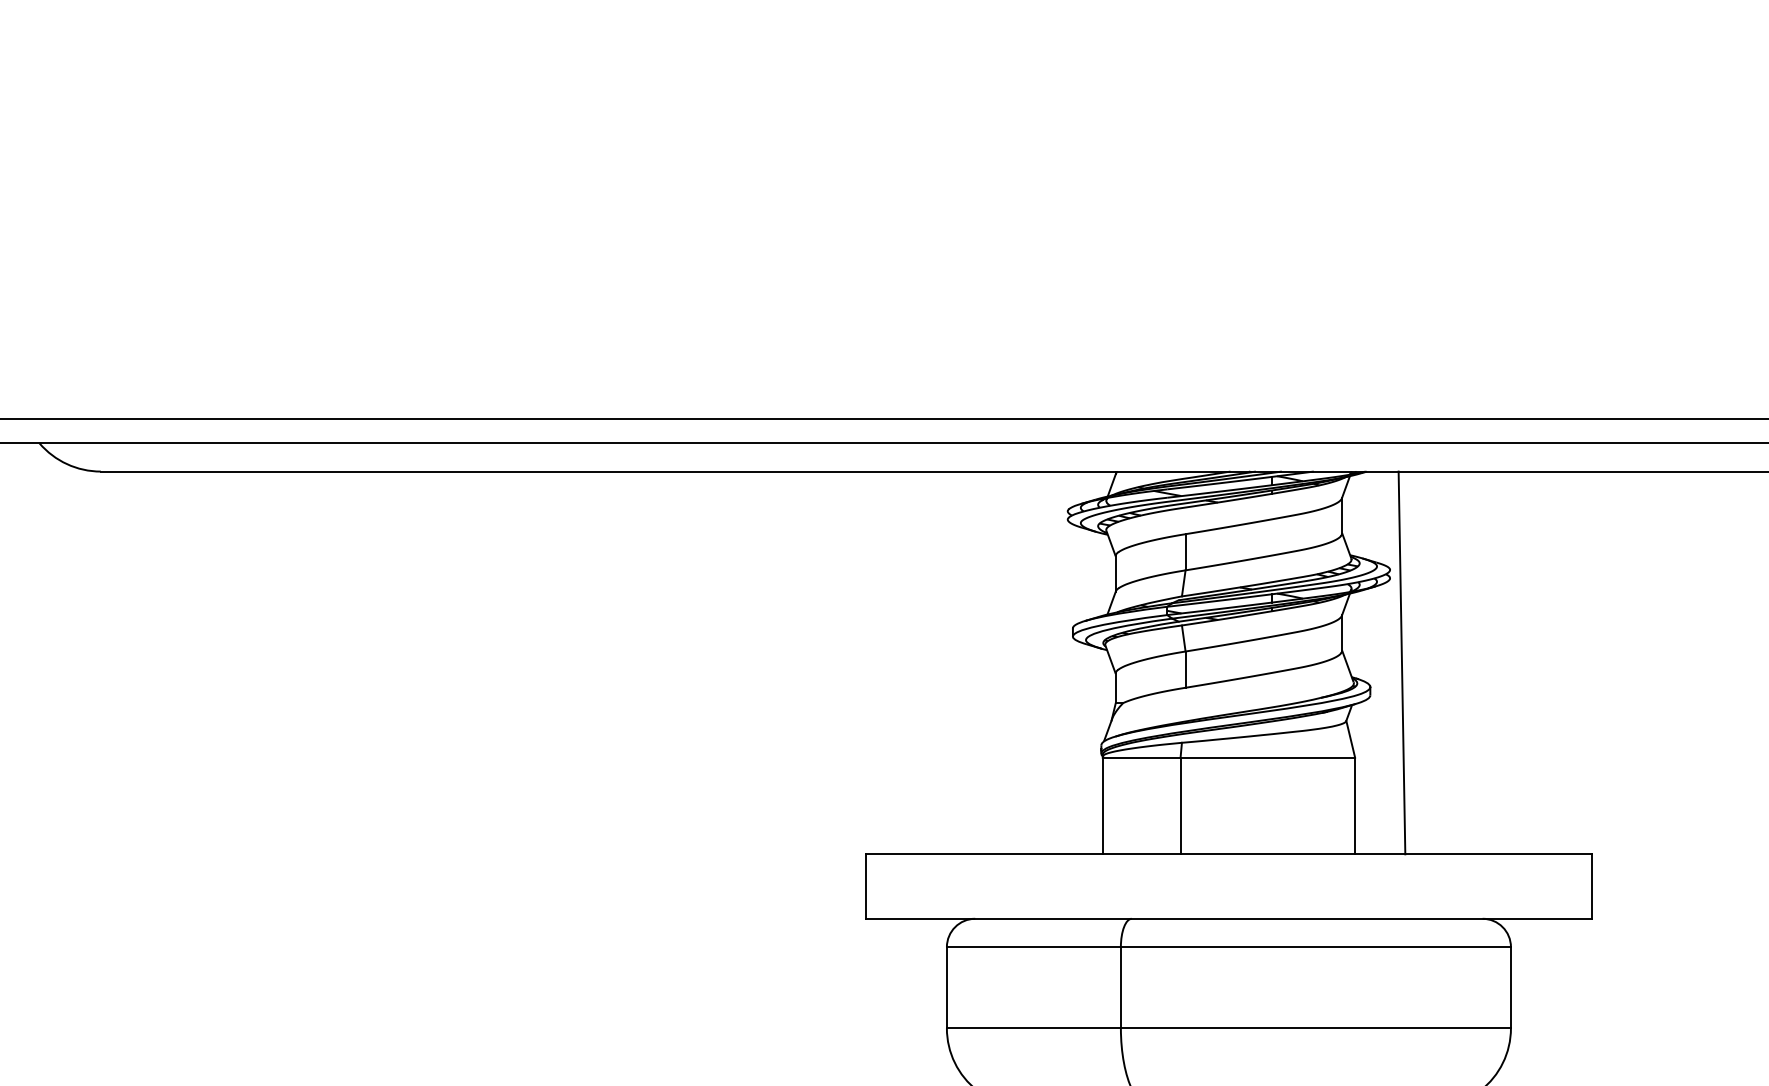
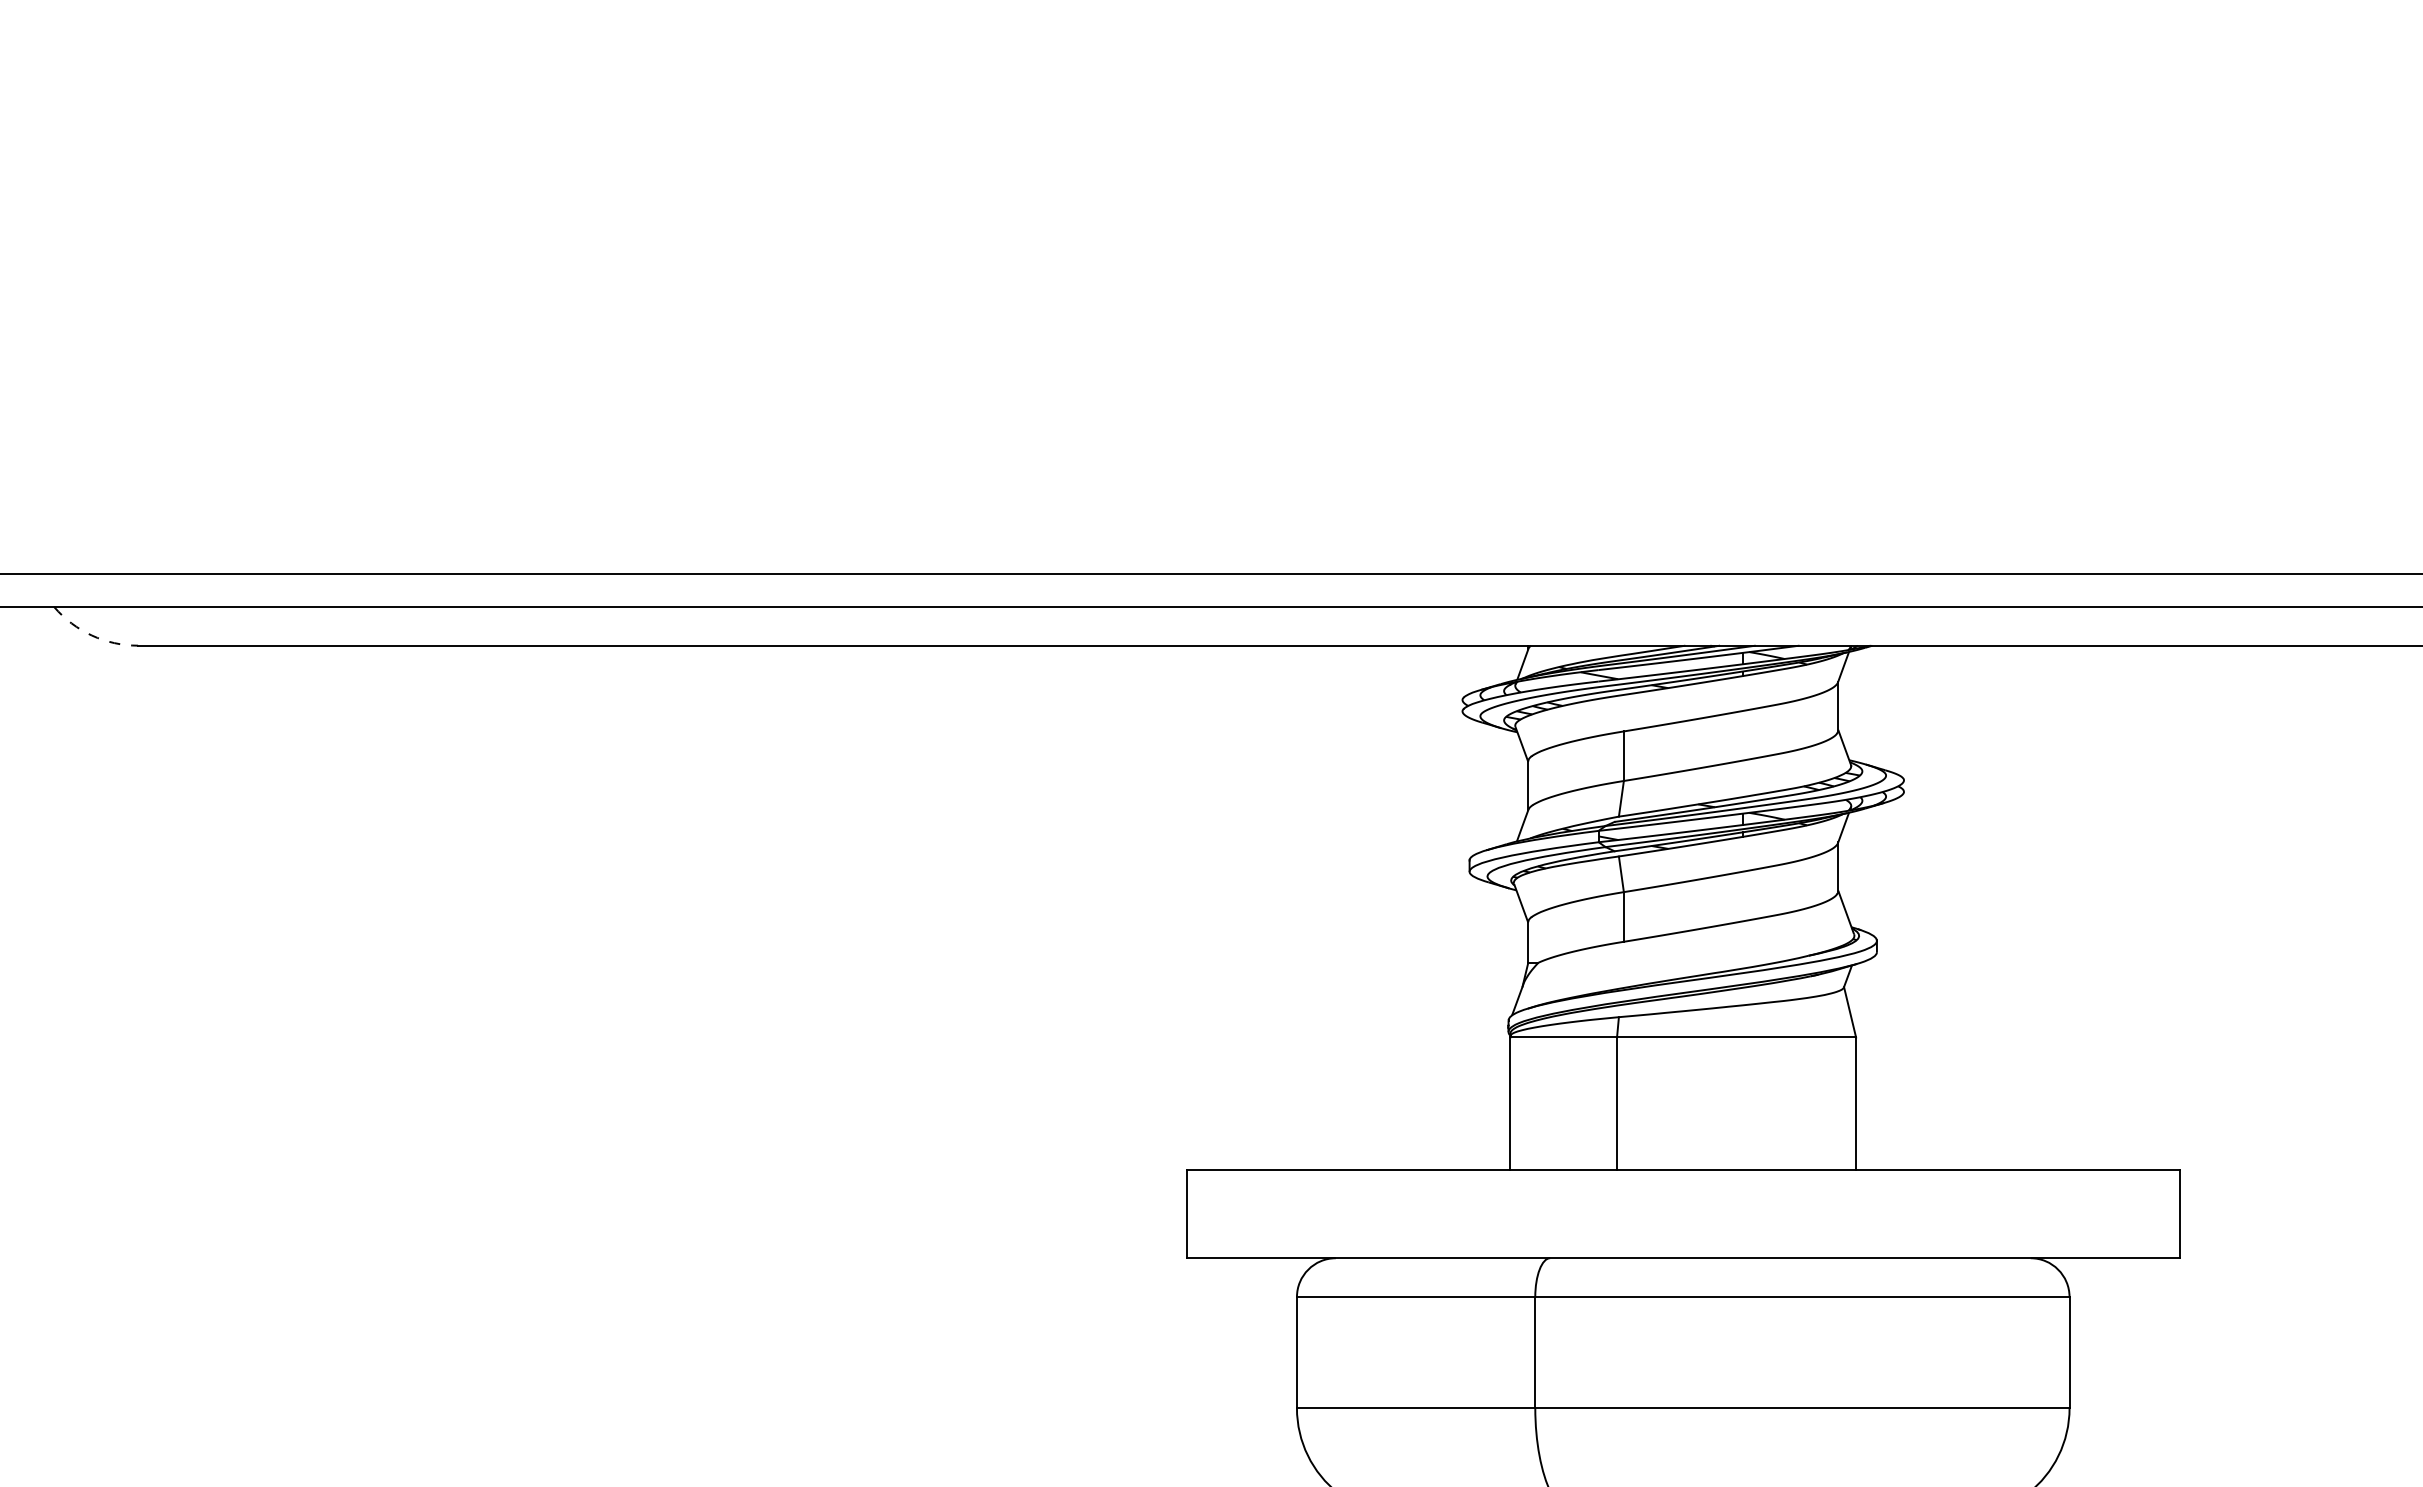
arc: (66, 464) -> (91, 635), solid -> dashed
line: (1401, 662) -> (1919, 907), removed

